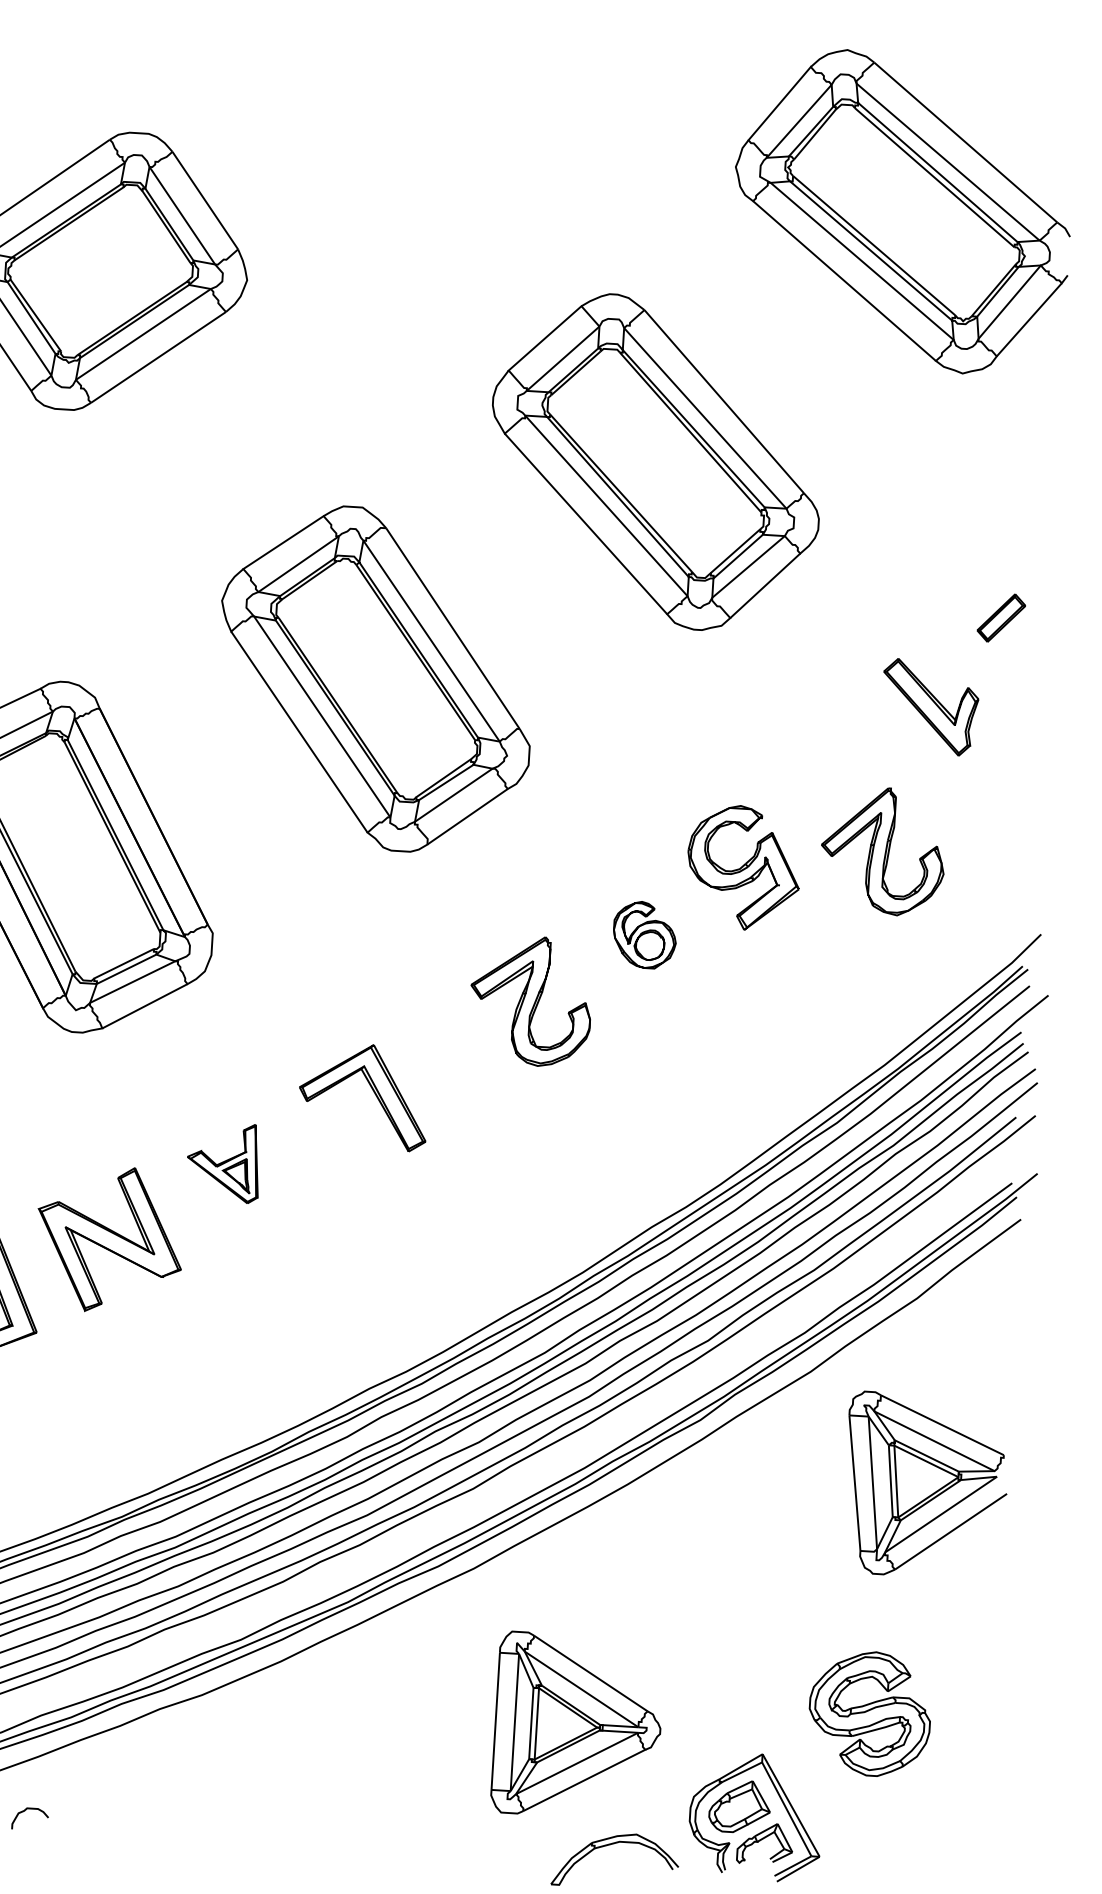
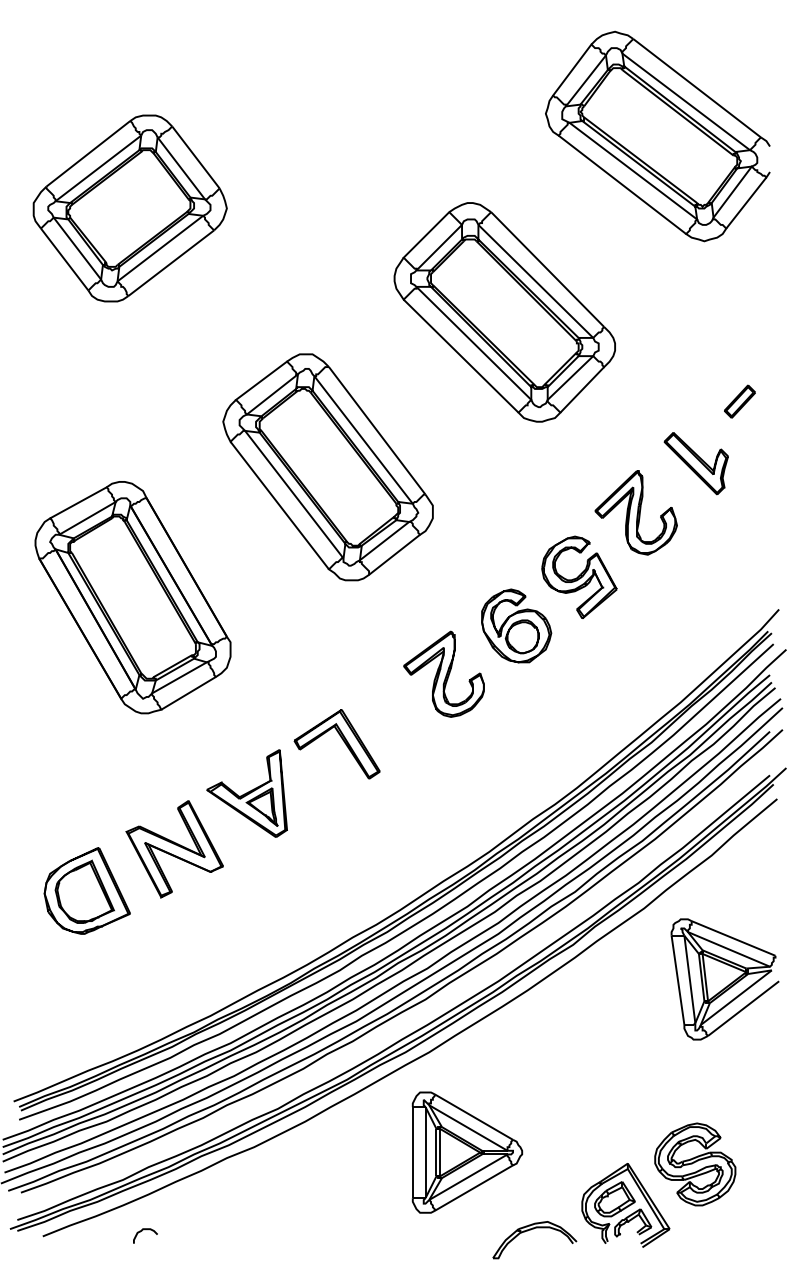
part: (882, 850) -> (635, 512), moved
part: (644, 934) -> (516, 625), size x1.67
part: (222, 1162) -> (246, 793), size x1.67
part: (870, 1713) -> (695, 1164), moved
part: (578, 1726) -> (467, 1152), moved

